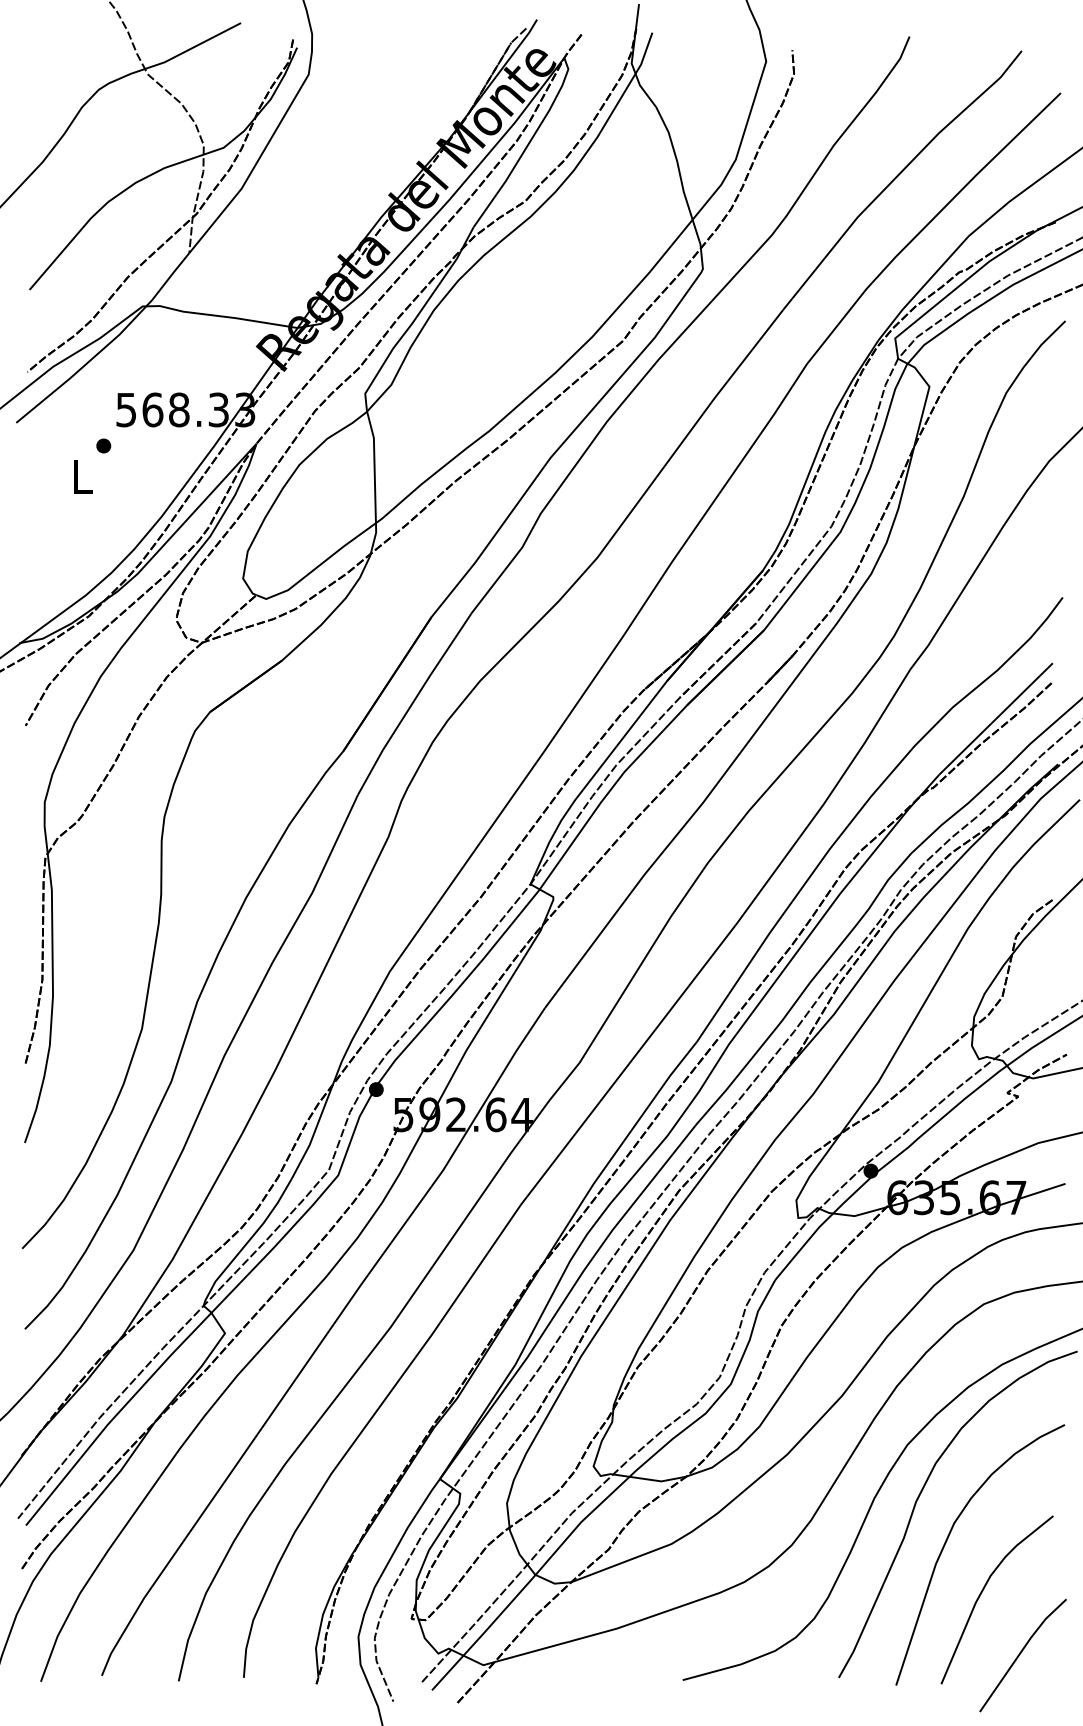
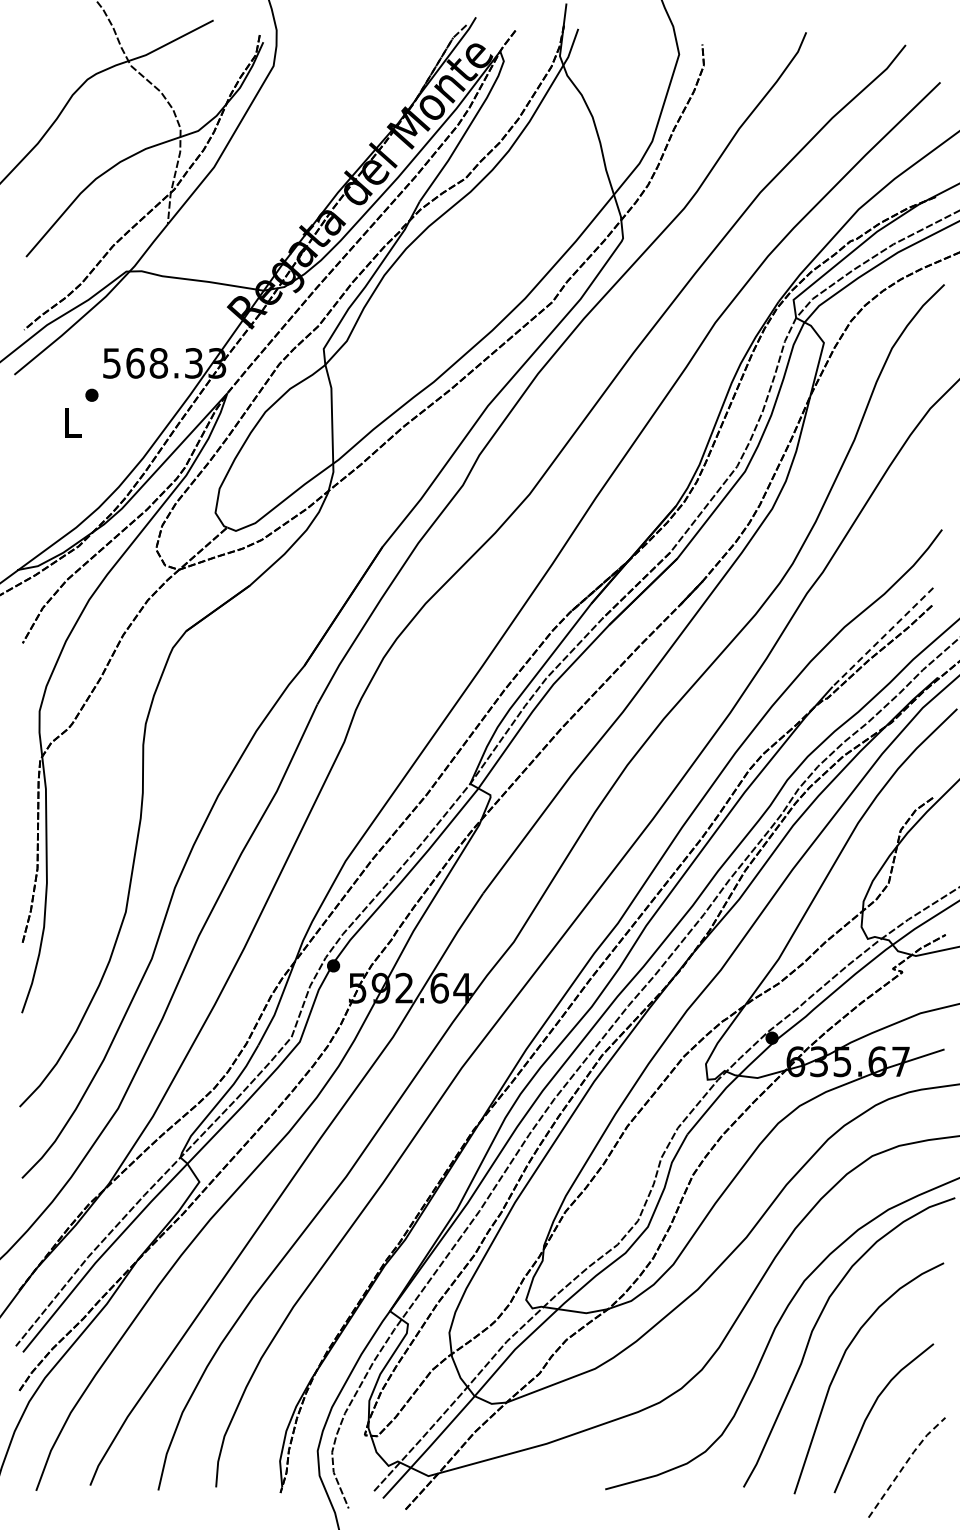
line: (995, 719) -> (882, 637), solid -> dashed
line: (1021, 1652) -> (905, 1464), solid -> dashed

